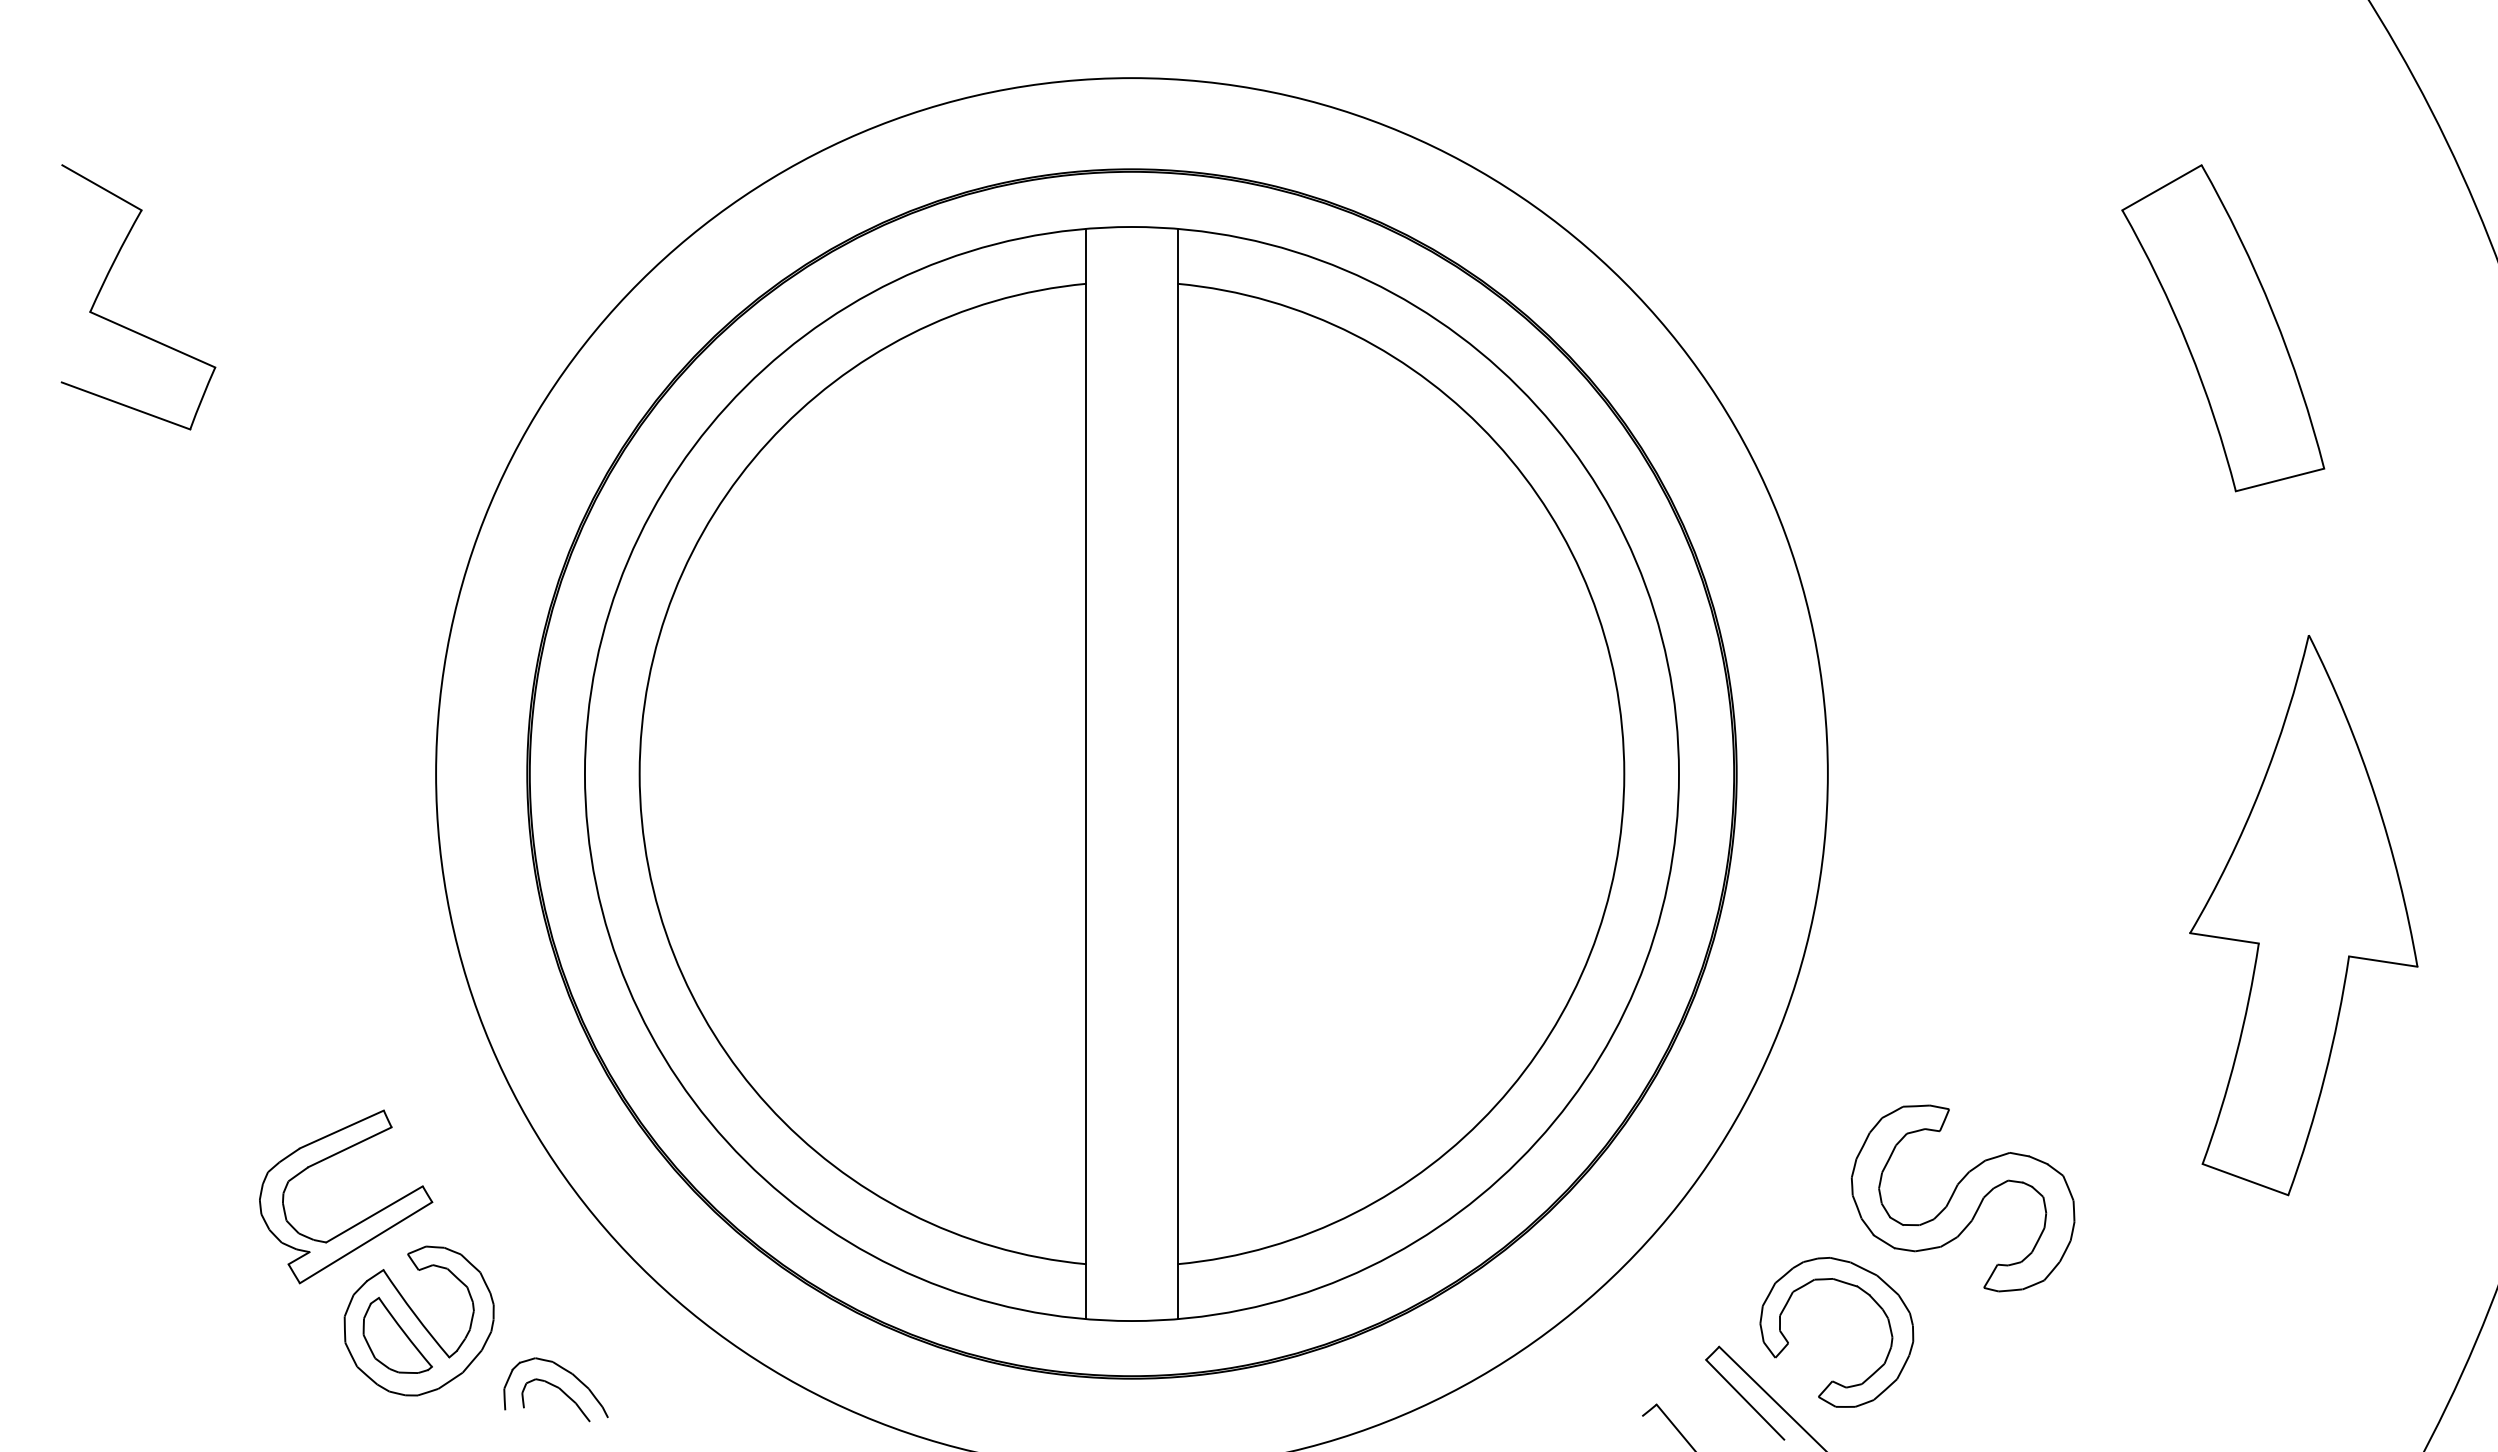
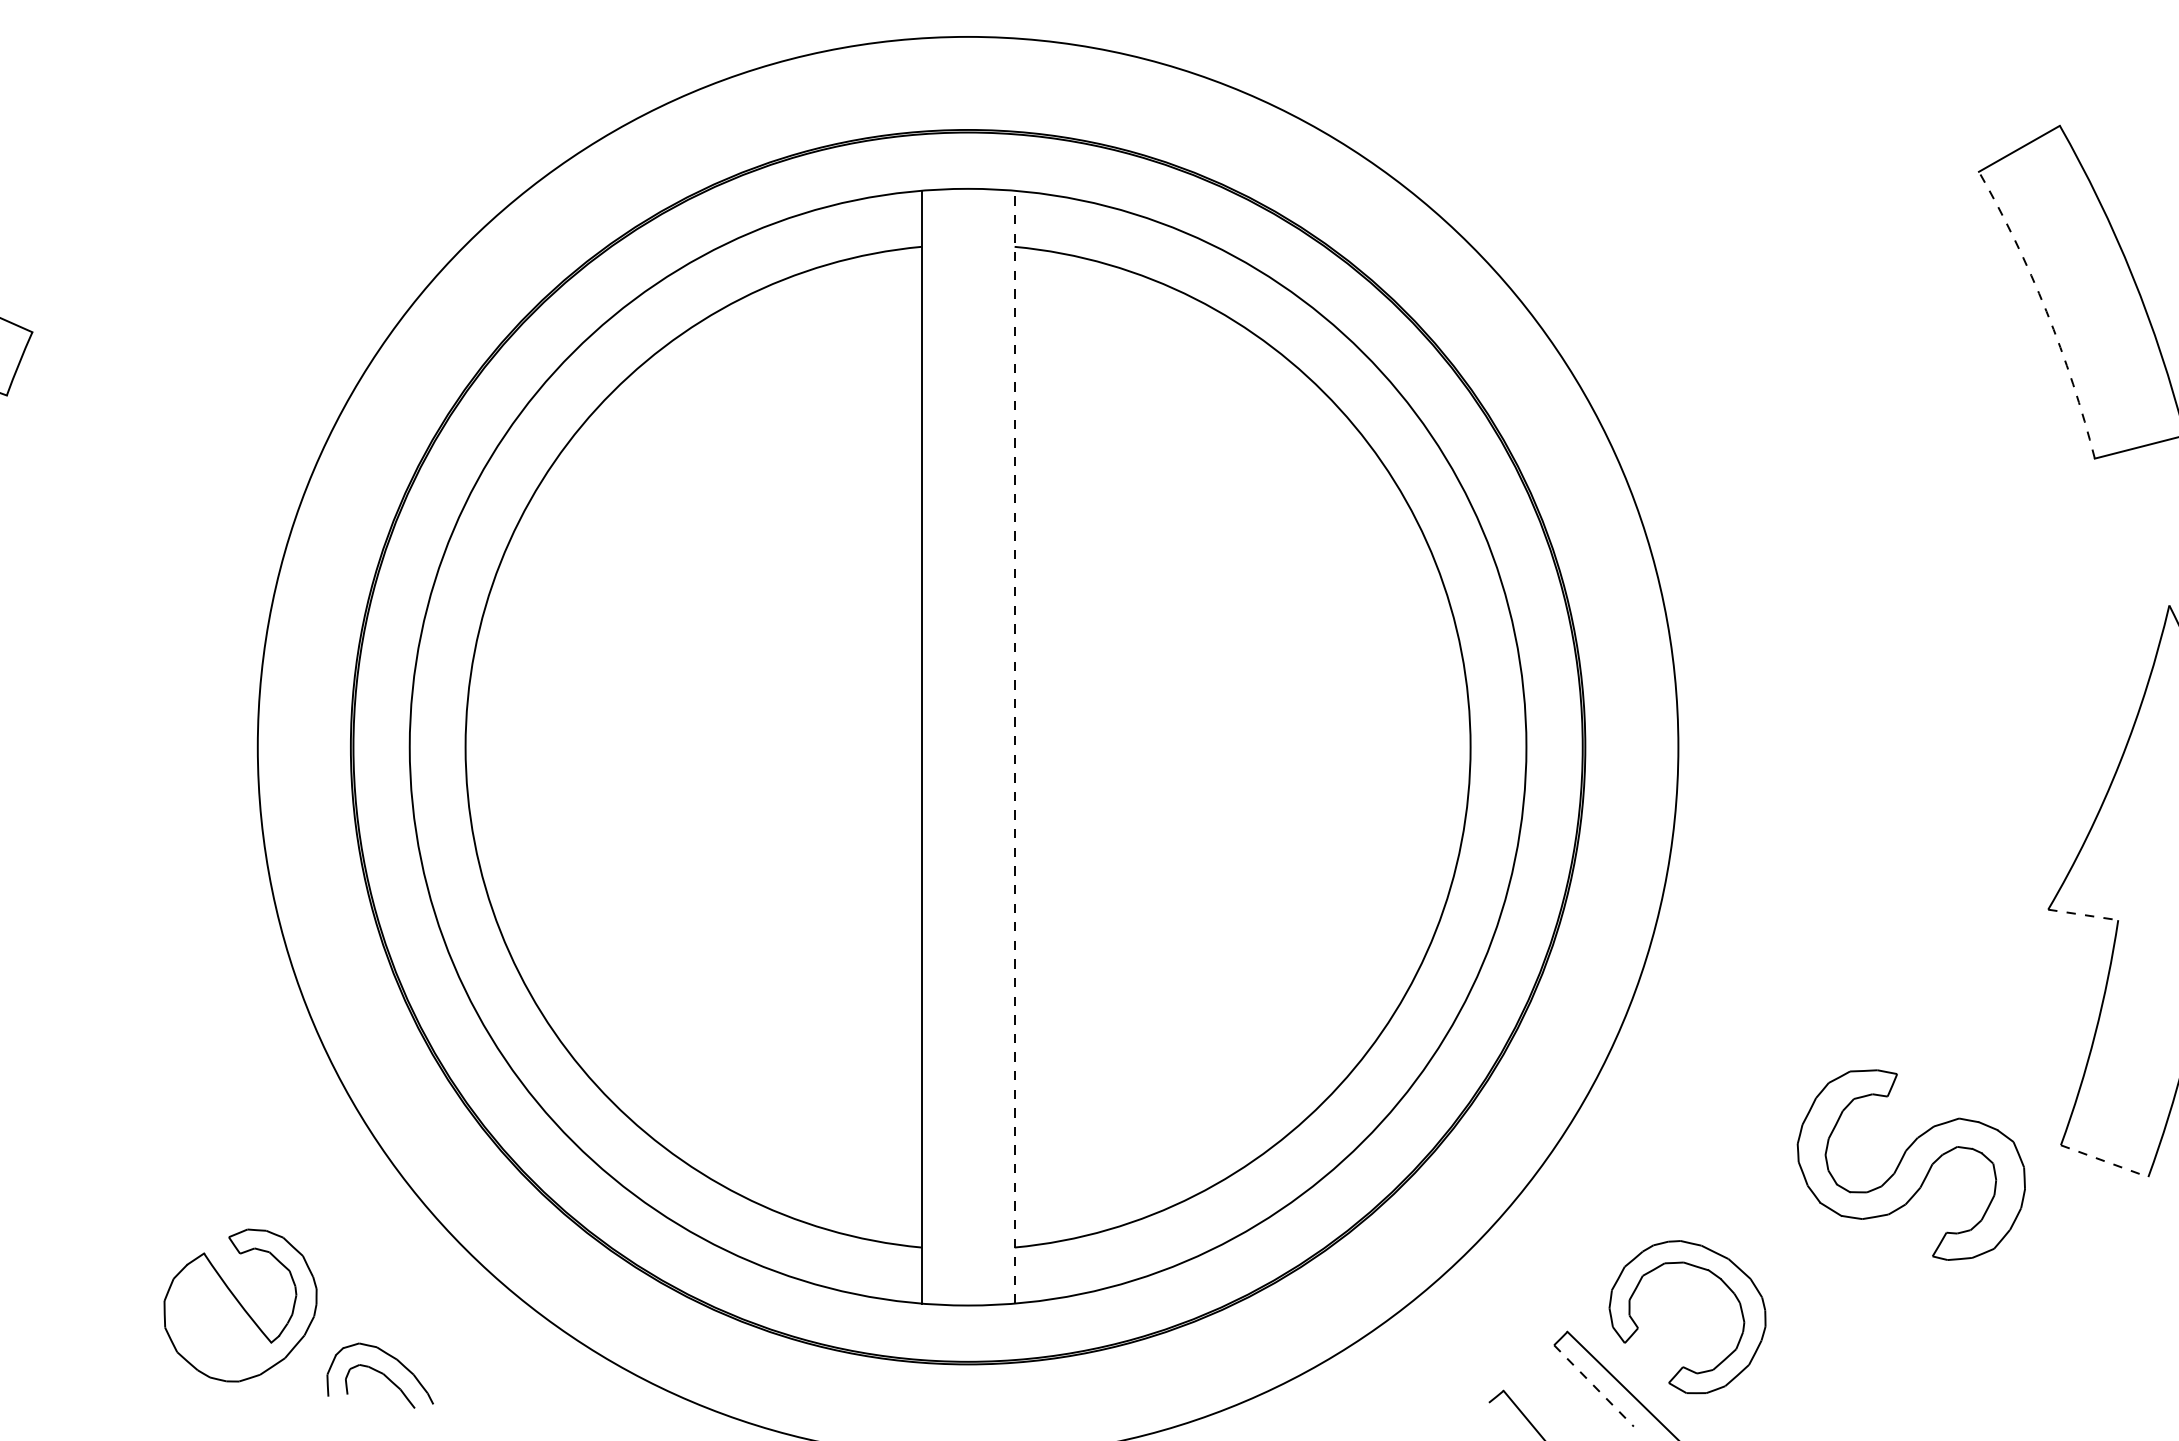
arc: (2188, 346) -> (2046, 310), solid -> dashed
line: (1177, 773) -> (1014, 746), solid -> dashed
line: (2224, 938) -> (2083, 915), solid -> dashed
line: (2245, 1179) -> (2104, 1161), solid -> dashed
part: (1962, 1198) -> (1910, 1165), moved
part: (361, 1220) -> (181, 1202), removed
part: (397, 1335) -> (218, 1320), removed
line: (1745, 1399) -> (1594, 1385), solid -> dashed

